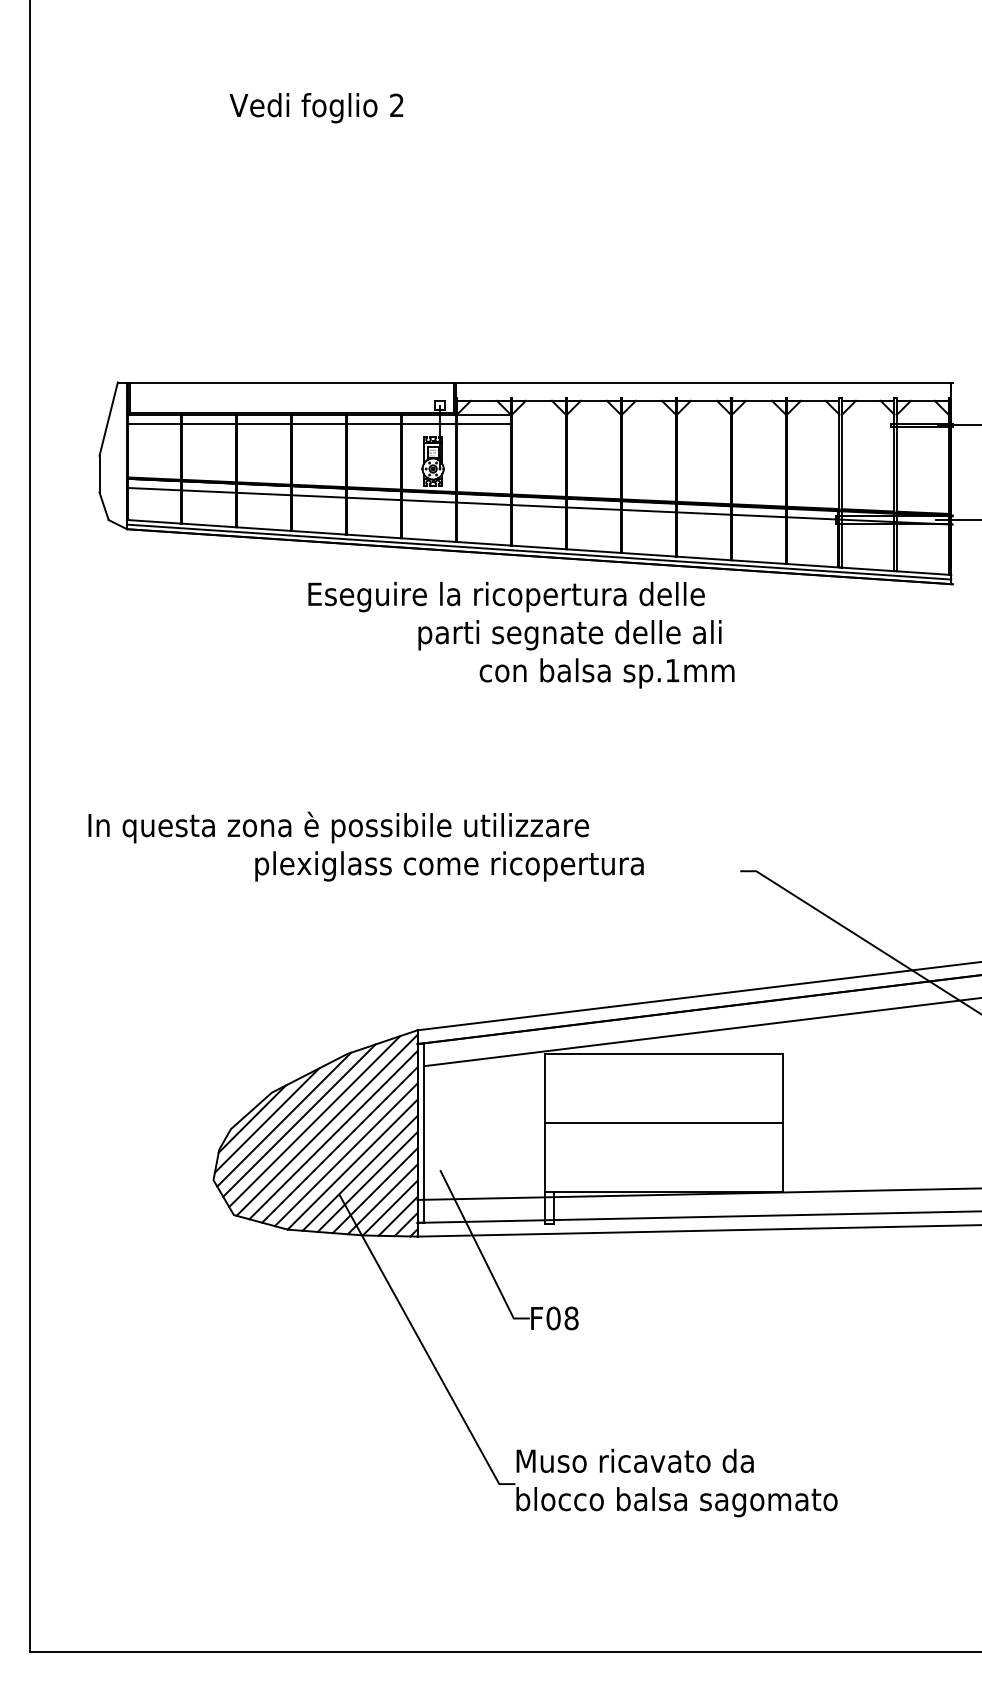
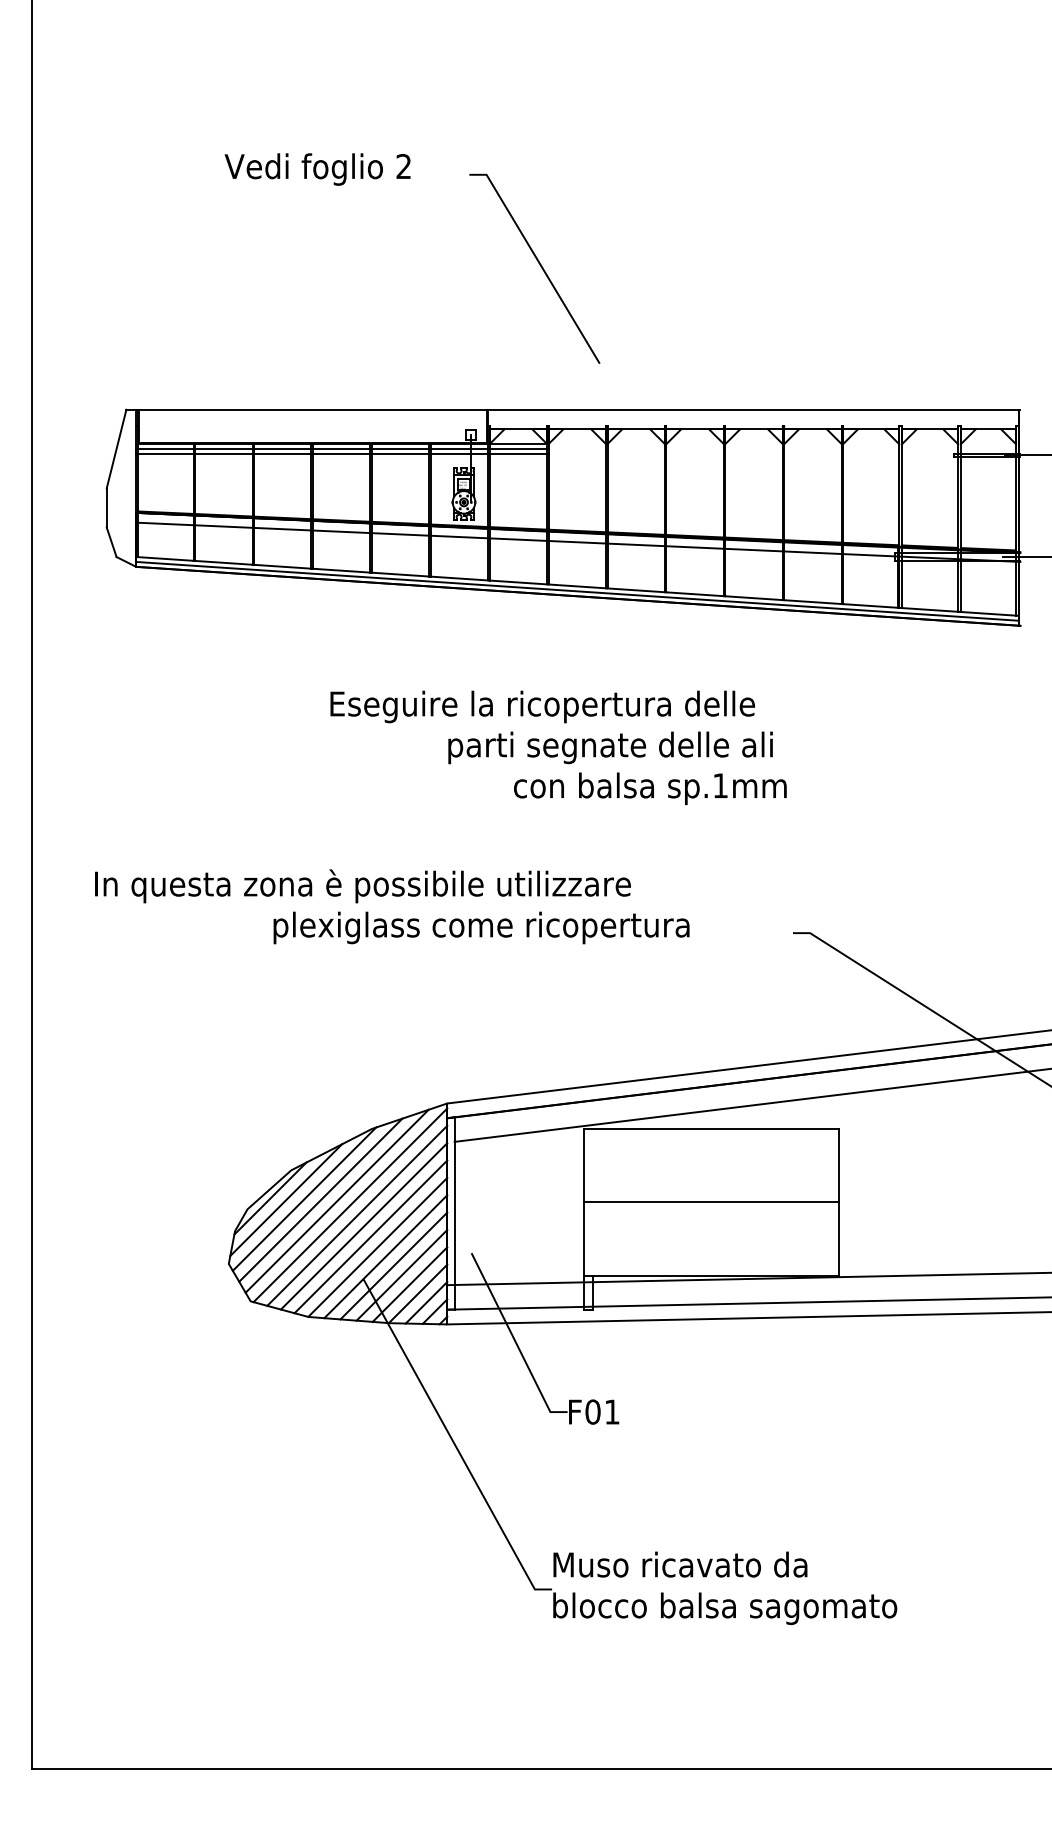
text: (316, 108) -> (317, 169), moved
line: (503, 247) -> (539, 265), added
line: (319, 419) -> (342, 449), added
text: (521, 634) -> (558, 747), moved
text: (571, 1318) -> (612, 1412), F08 -> F01

